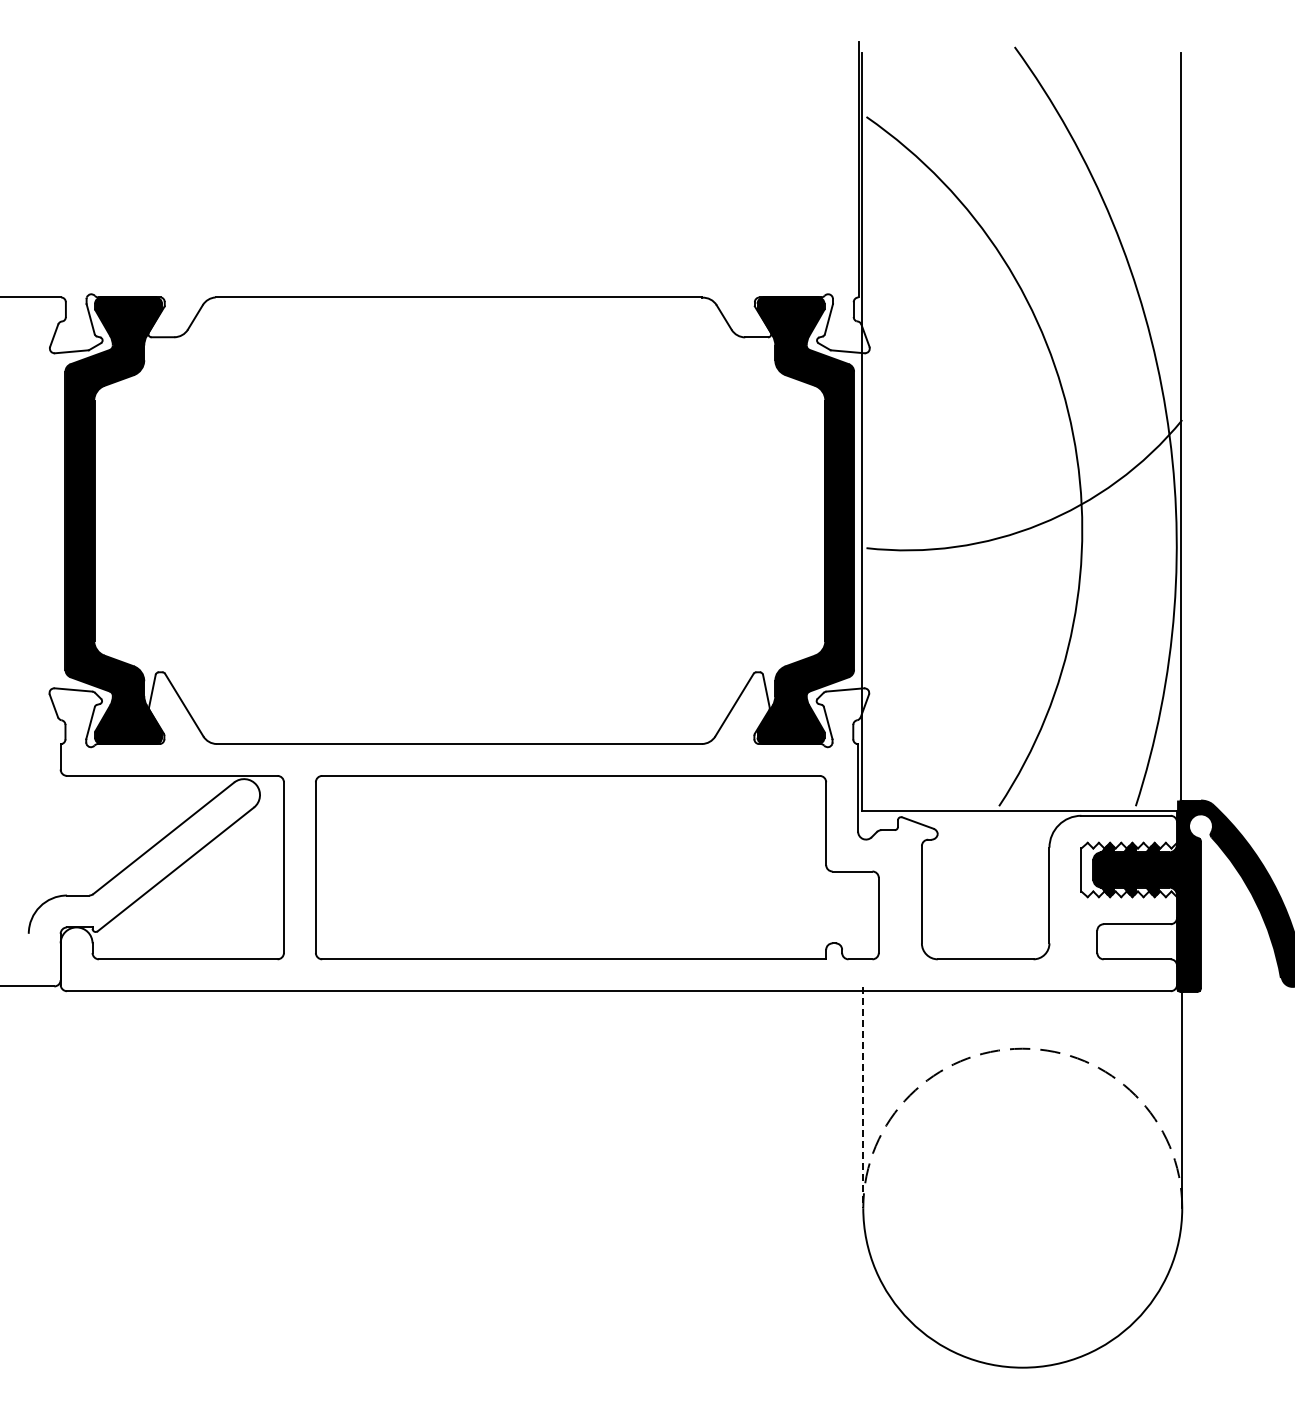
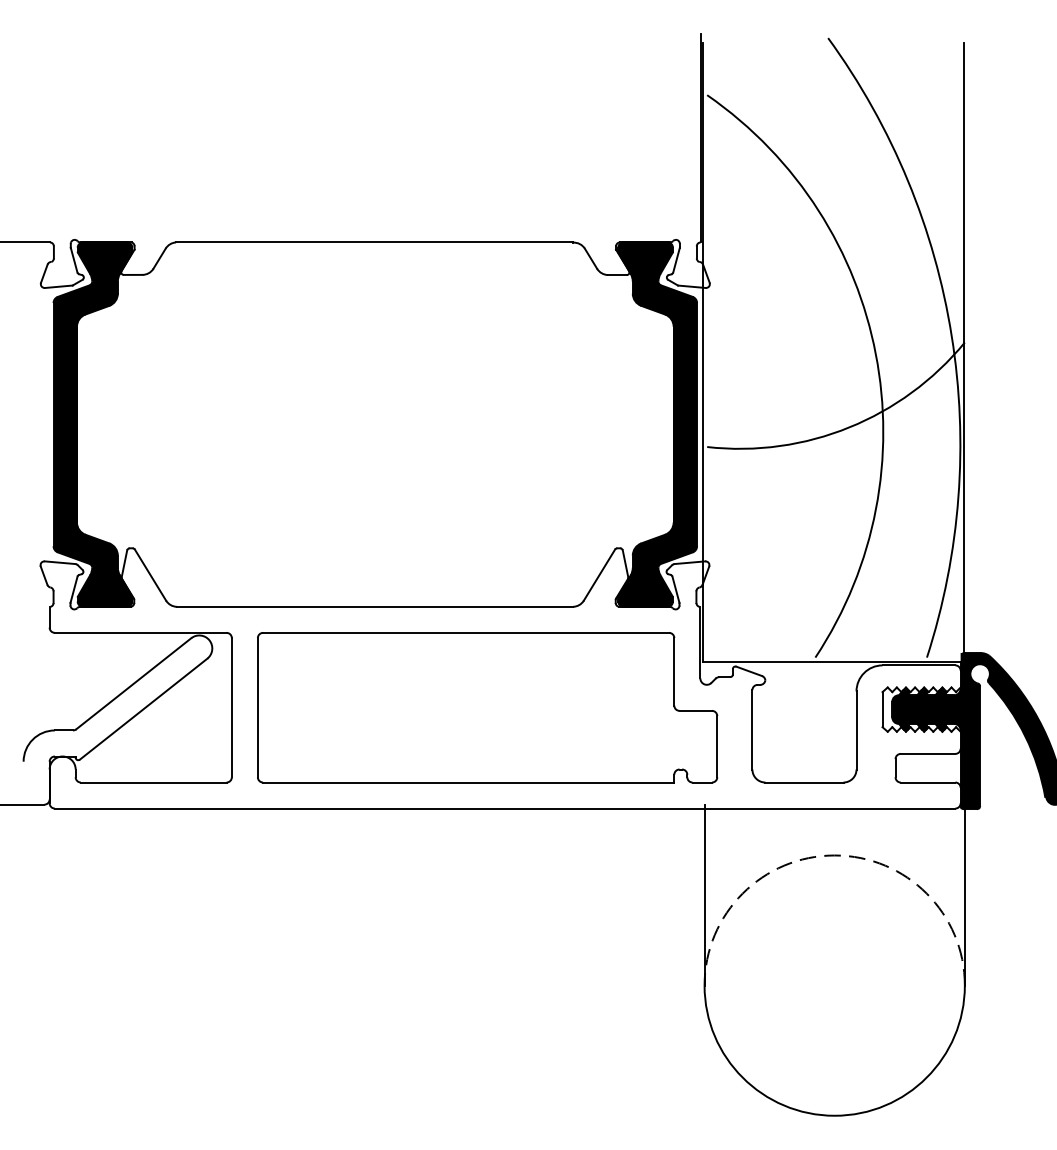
line: (863, 1098) -> (704, 896), dashed -> solid

